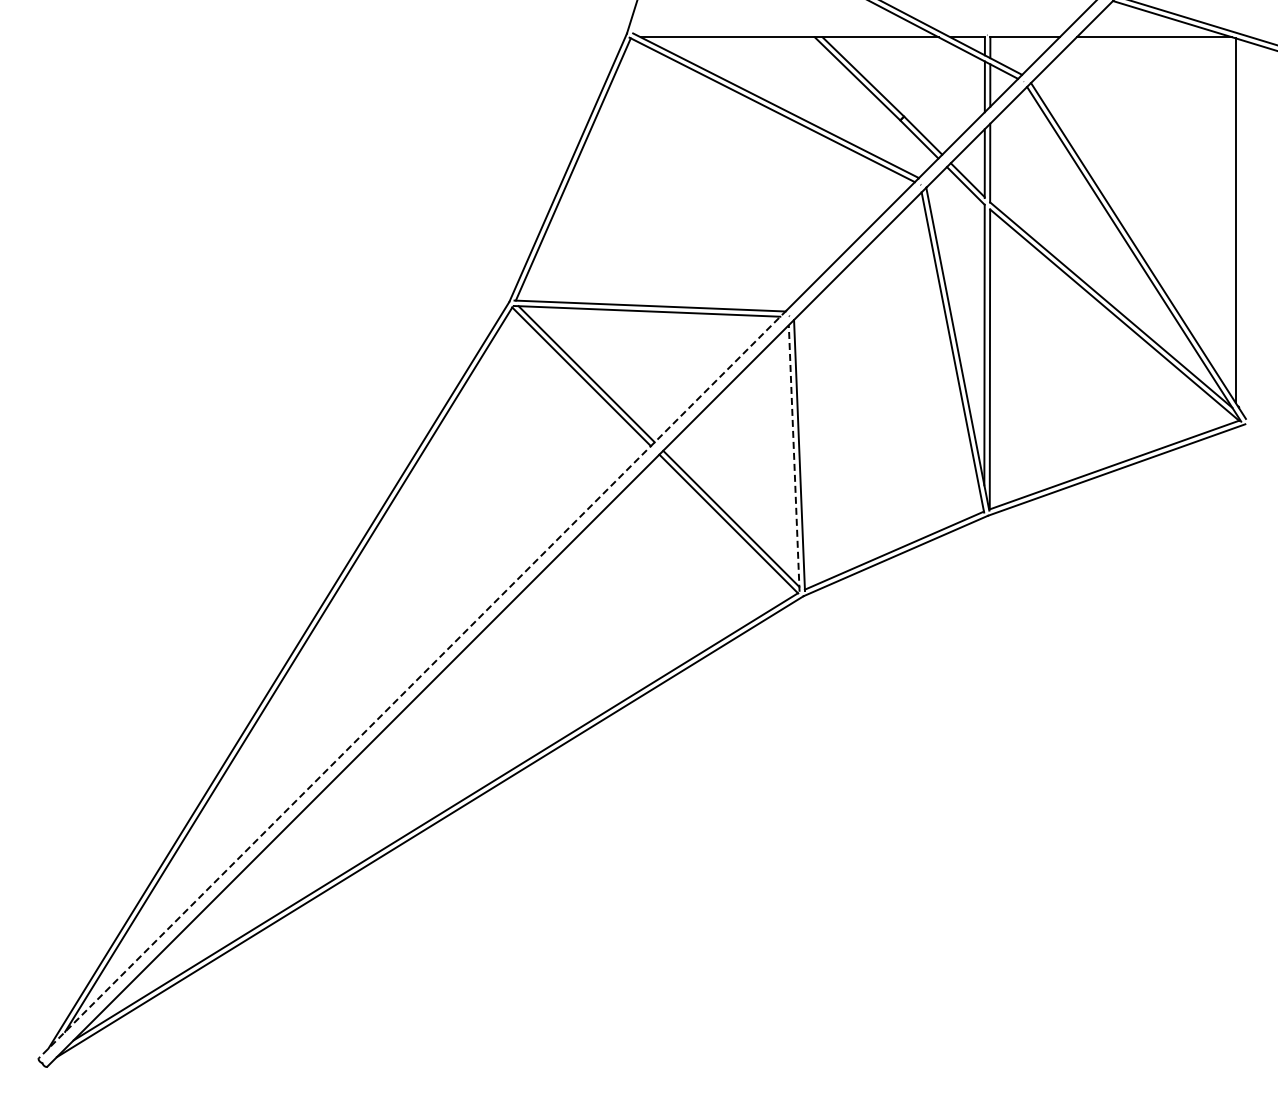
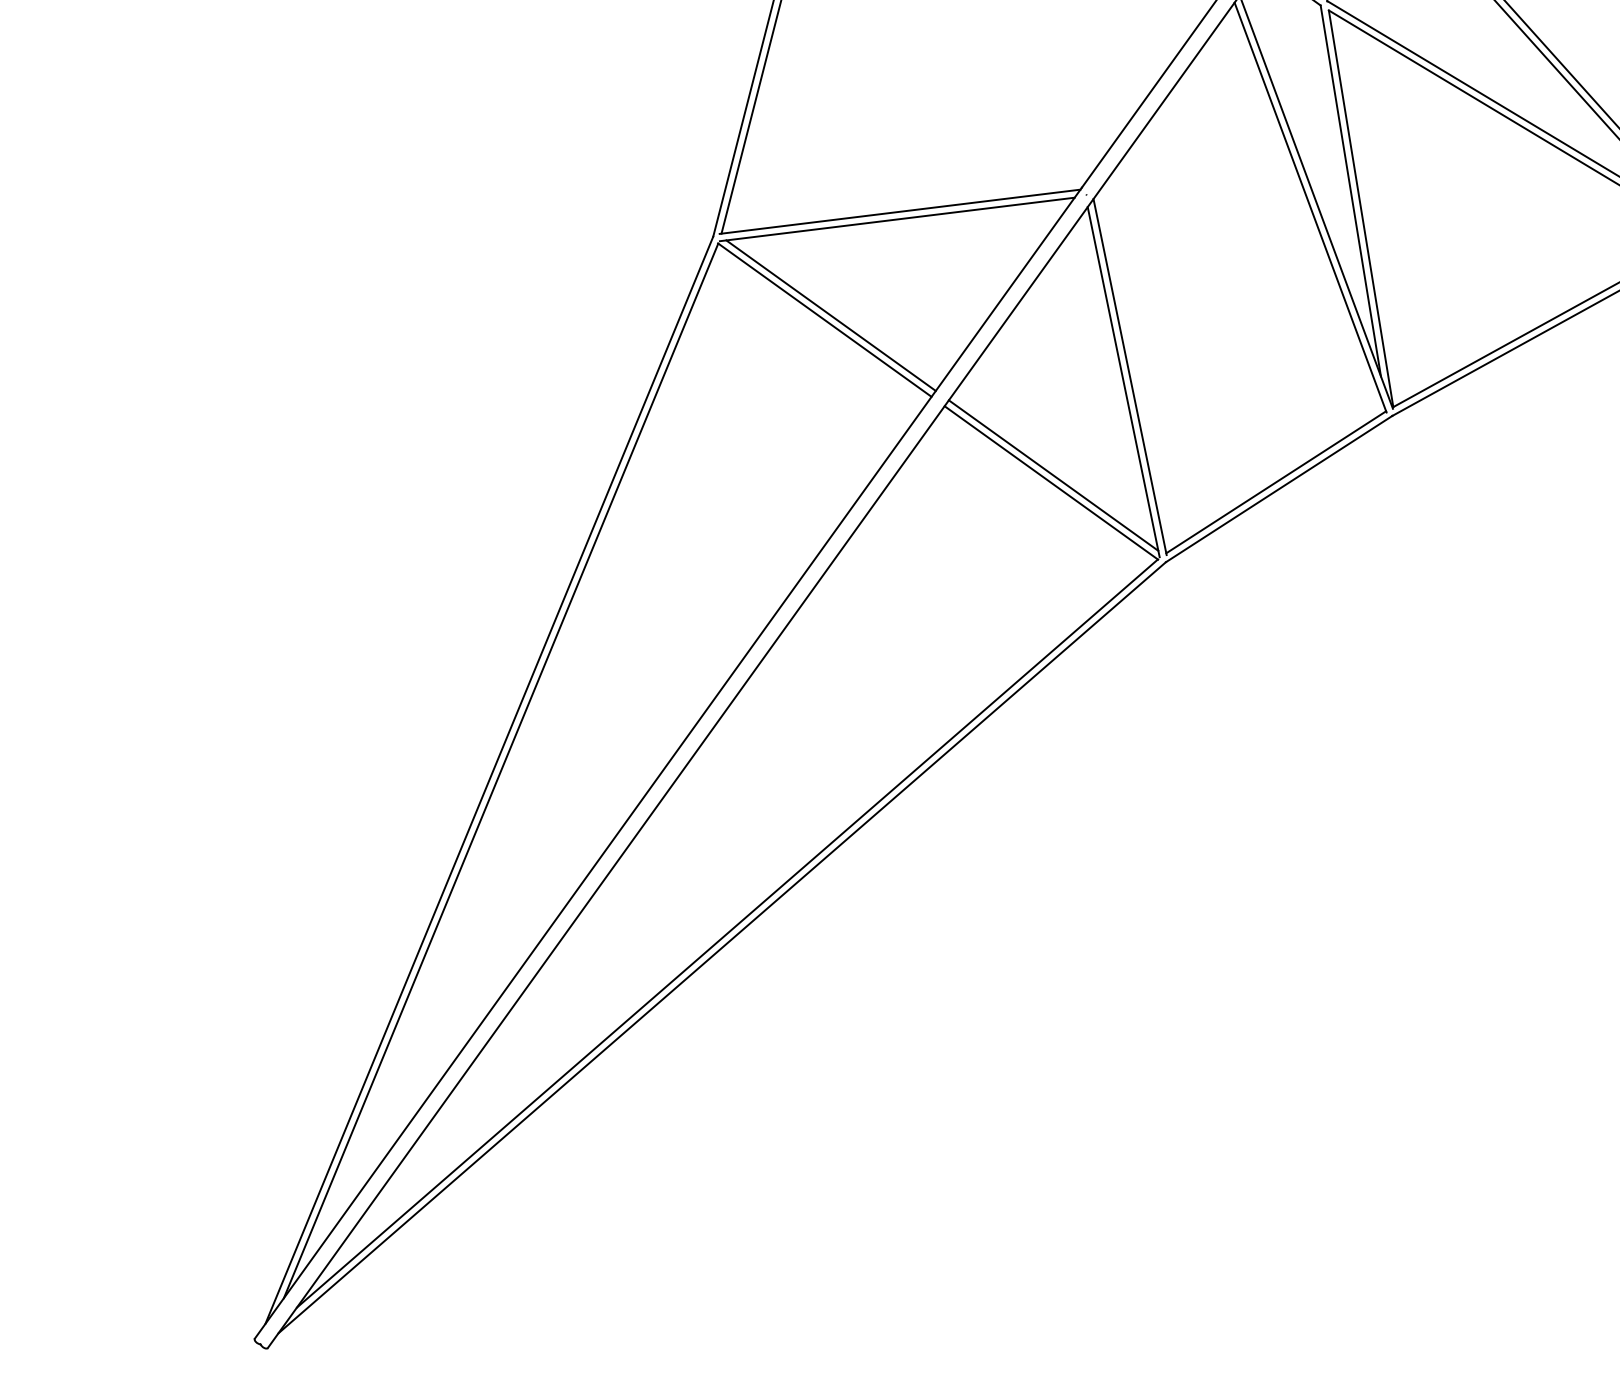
line: (794, 458) -> (1124, 382), dashed -> solid
line: (412, 684) -> (667, 763), dashed -> solid

